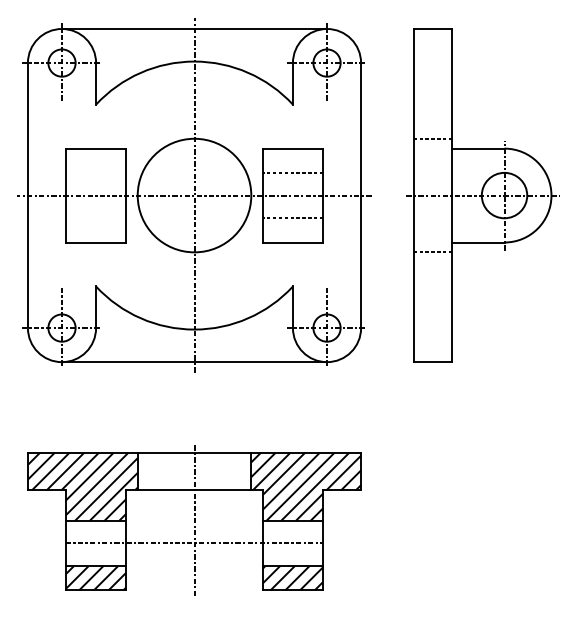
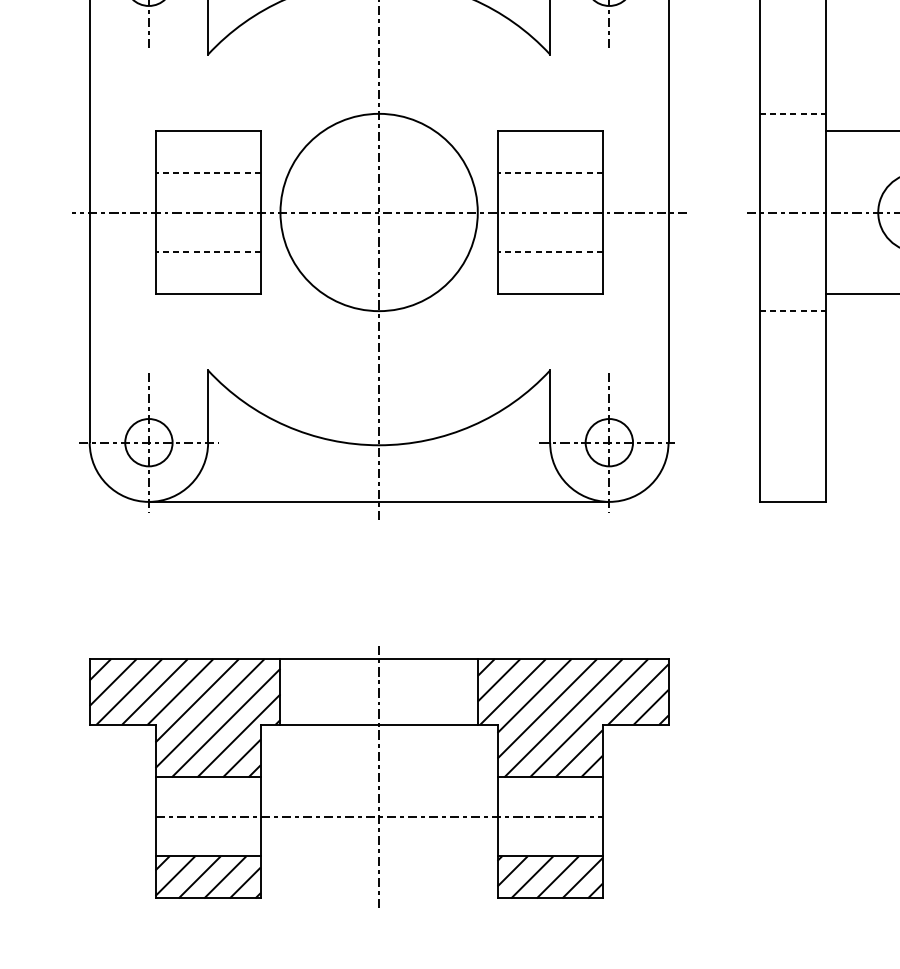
line: (95, 172) -> (207, 172), added
line: (95, 218) -> (207, 252), added

